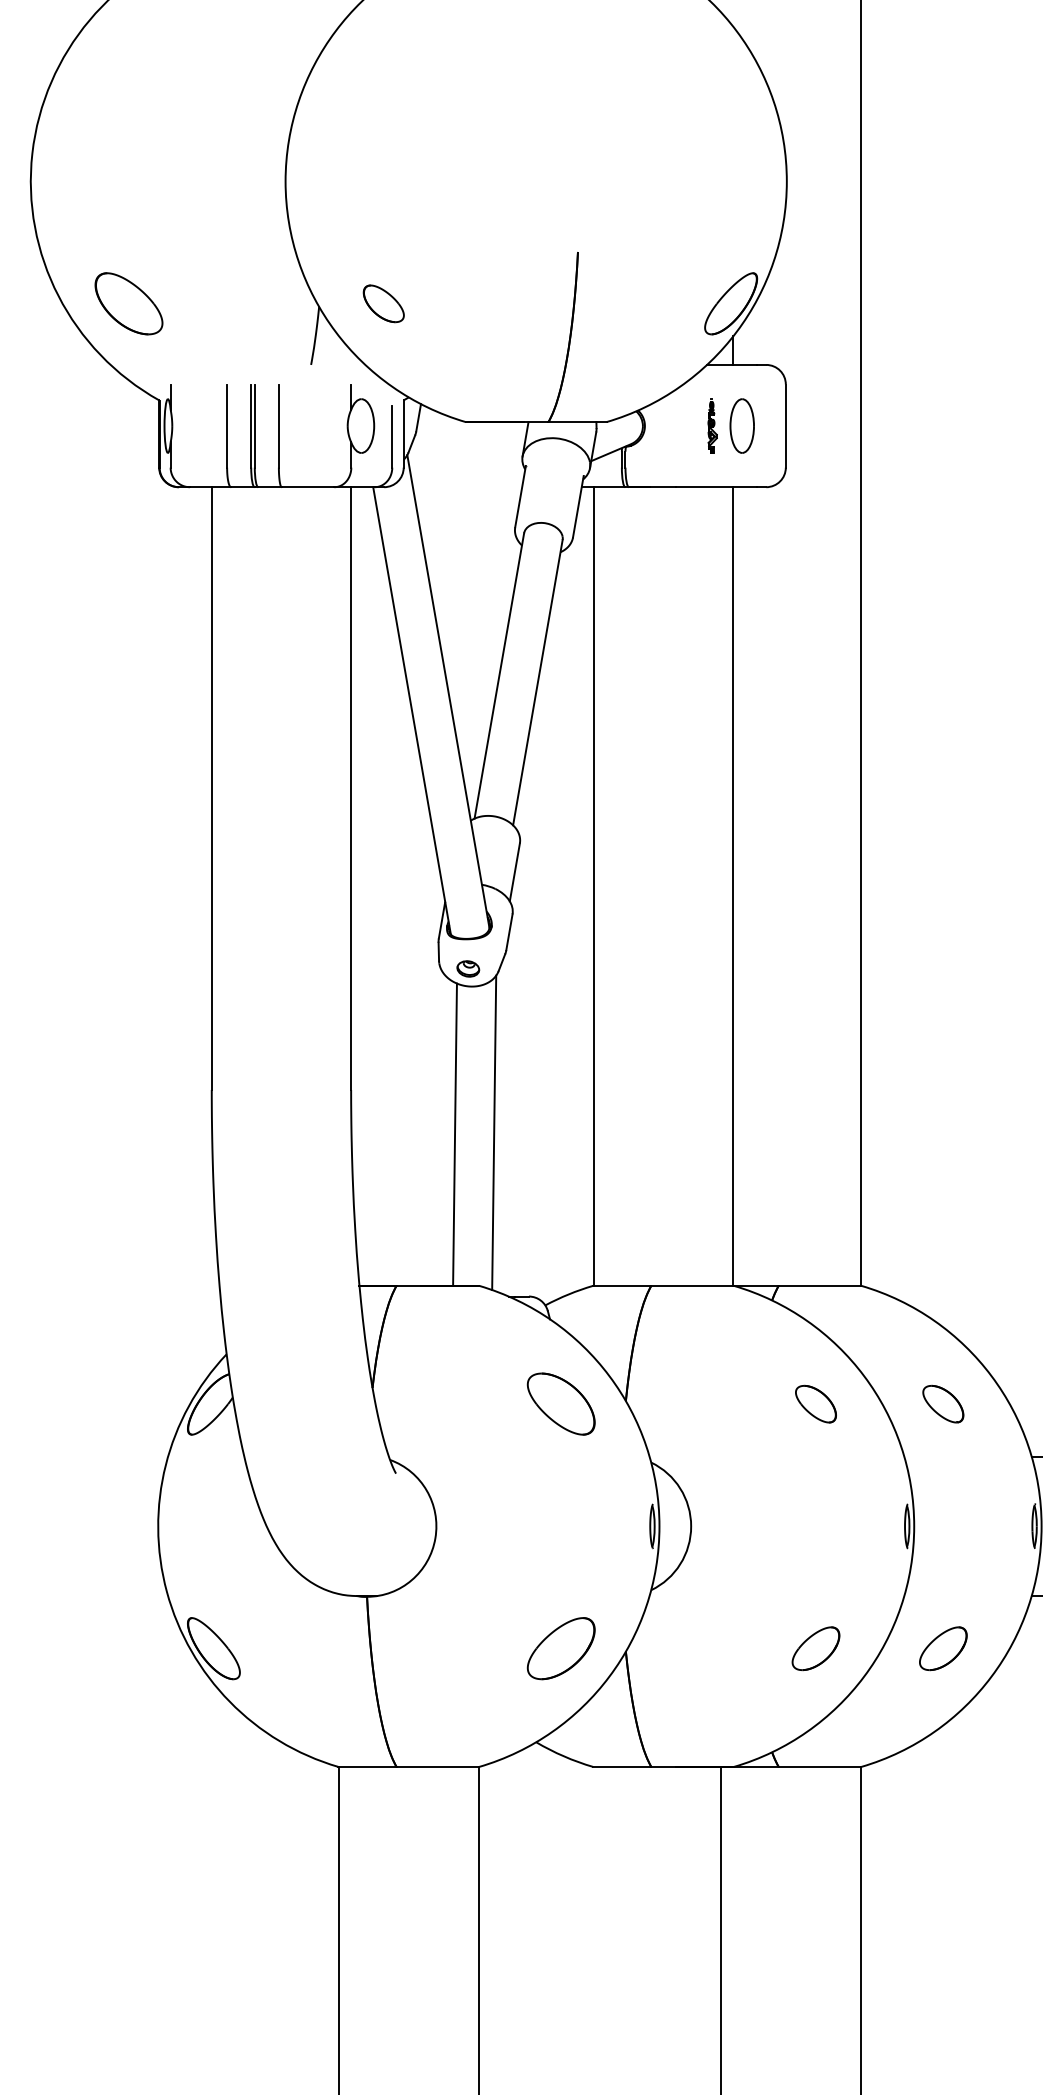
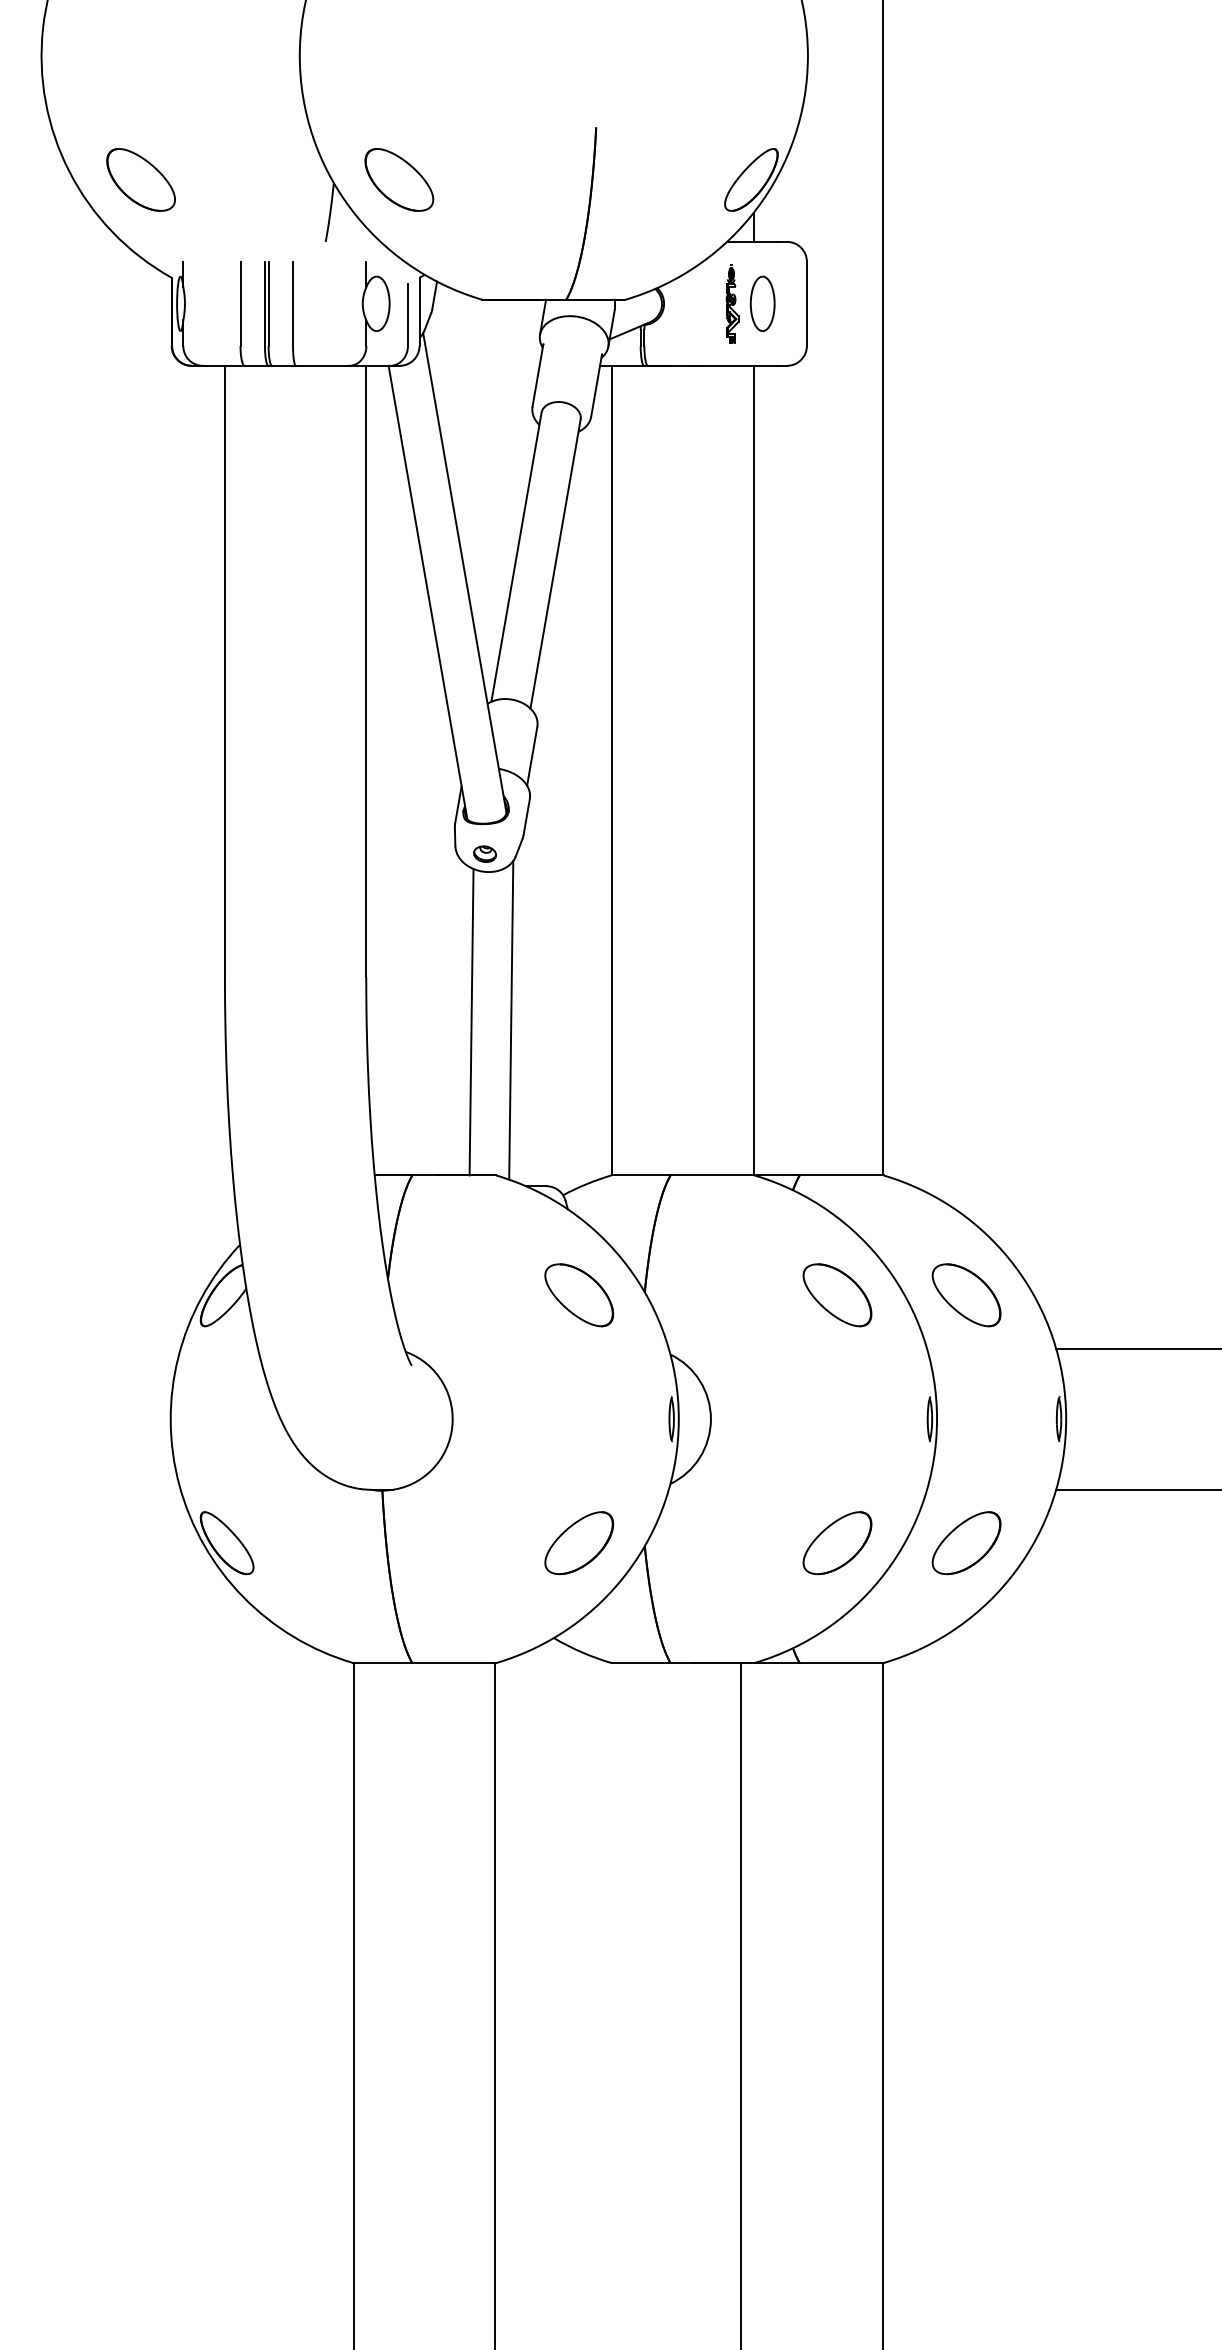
part: (383, 303) -> (399, 179), size x1.67
part: (712, 425) -> (732, 303), size x1.43
part: (816, 1404) -> (837, 1295), size x1.67
part: (943, 1404) -> (966, 1295), size x1.67
part: (816, 1648) -> (837, 1543), size x1.43
part: (943, 1648) -> (966, 1543), size x1.43

